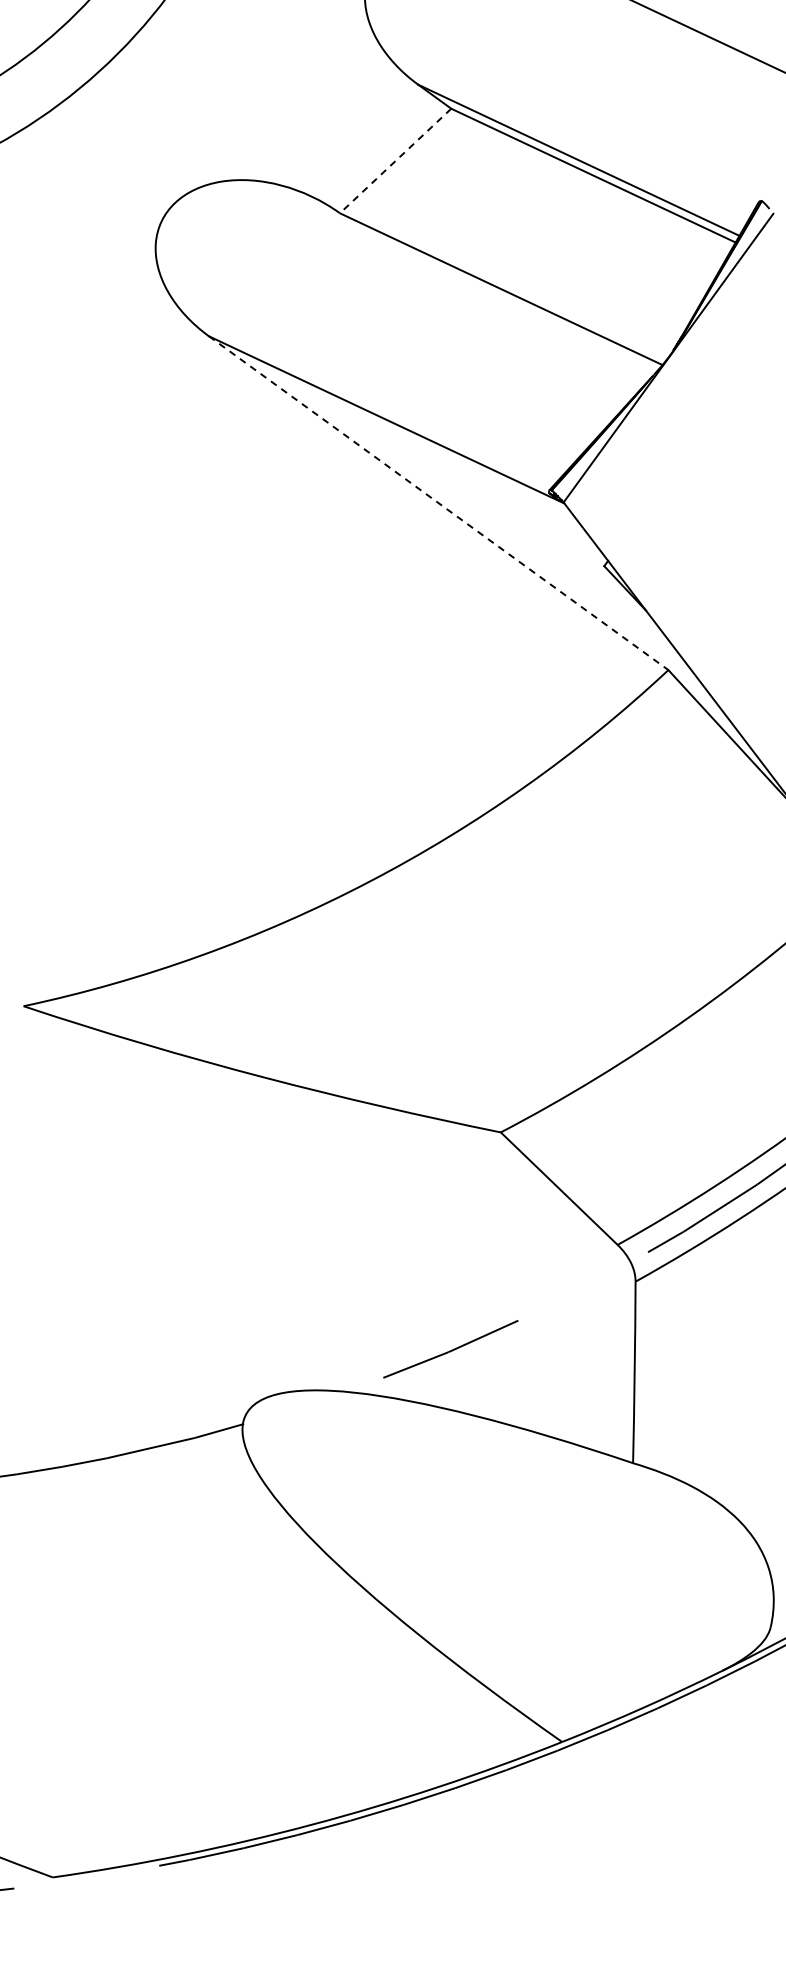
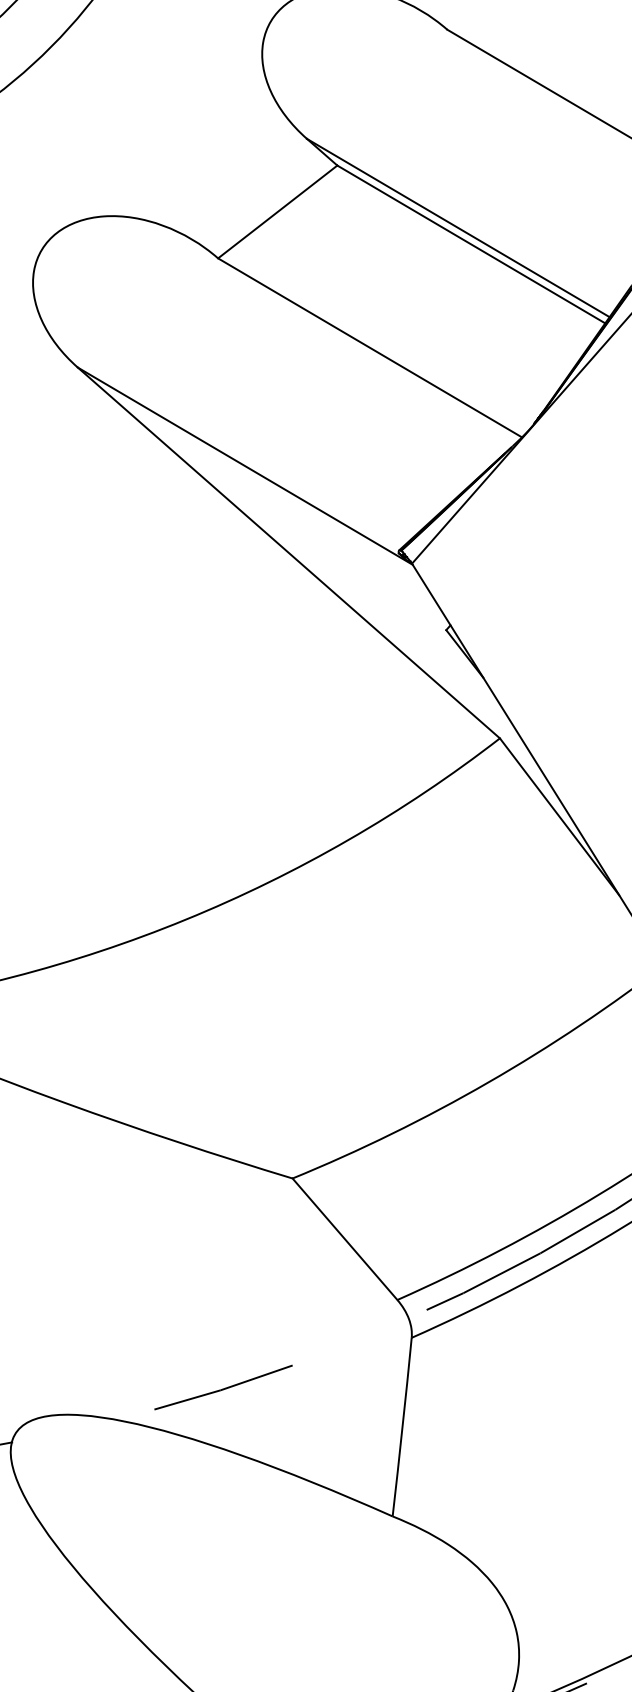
line: (395, 161) -> (277, 212), dashed -> solid
line: (438, 503) -> (288, 553), dashed -> solid

